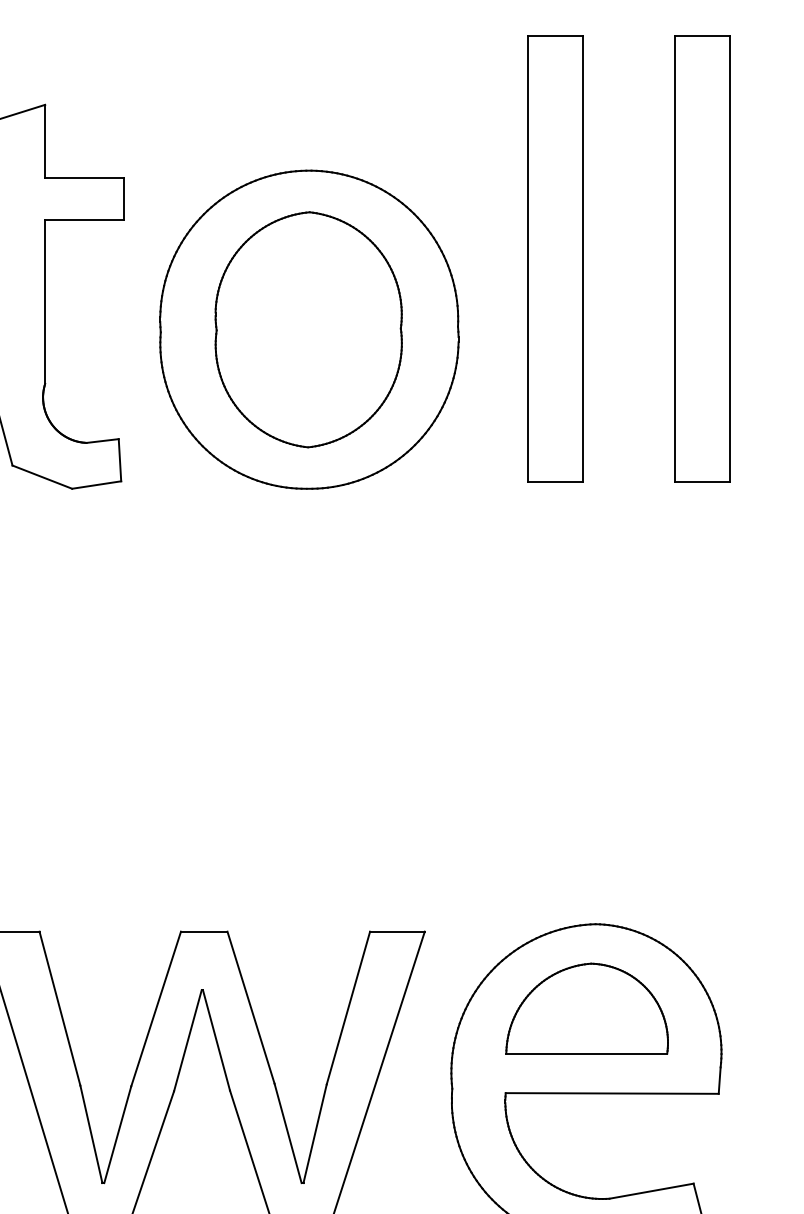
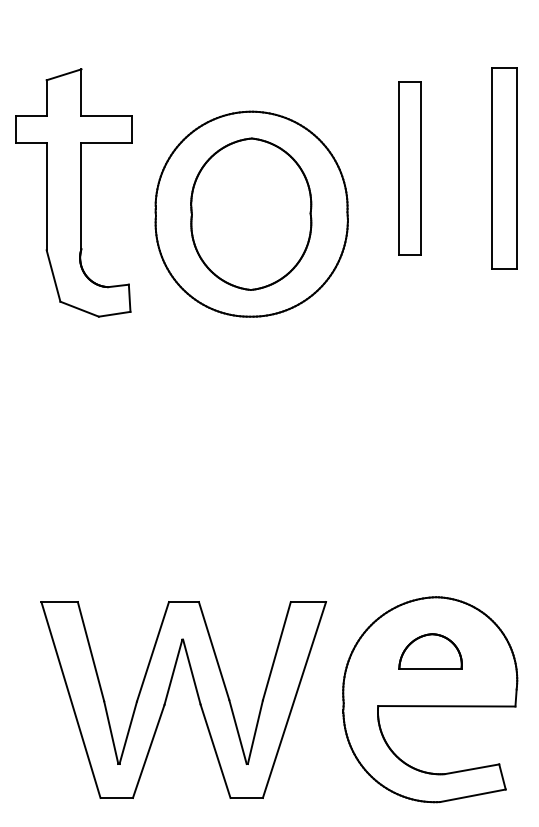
part: (554, 258) -> (409, 168), size x0.6
part: (701, 258) -> (504, 168), size x0.7
part: (586, 1008) -> (430, 651), size x0.6

